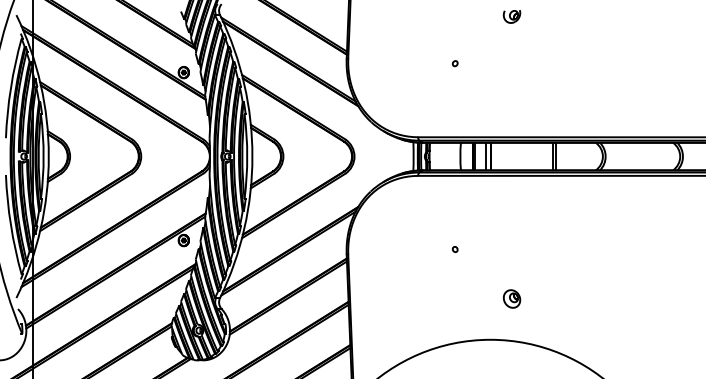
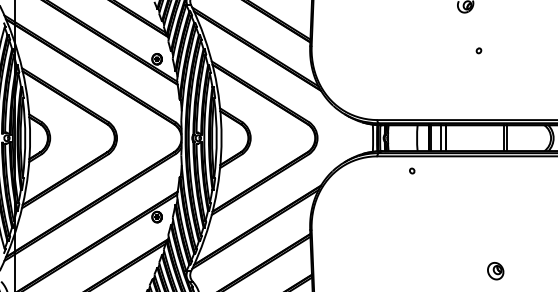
part: (454, 63) -> (478, 50), moved
part: (454, 249) -> (411, 171), moved
part: (511, 298) -> (495, 270), moved

